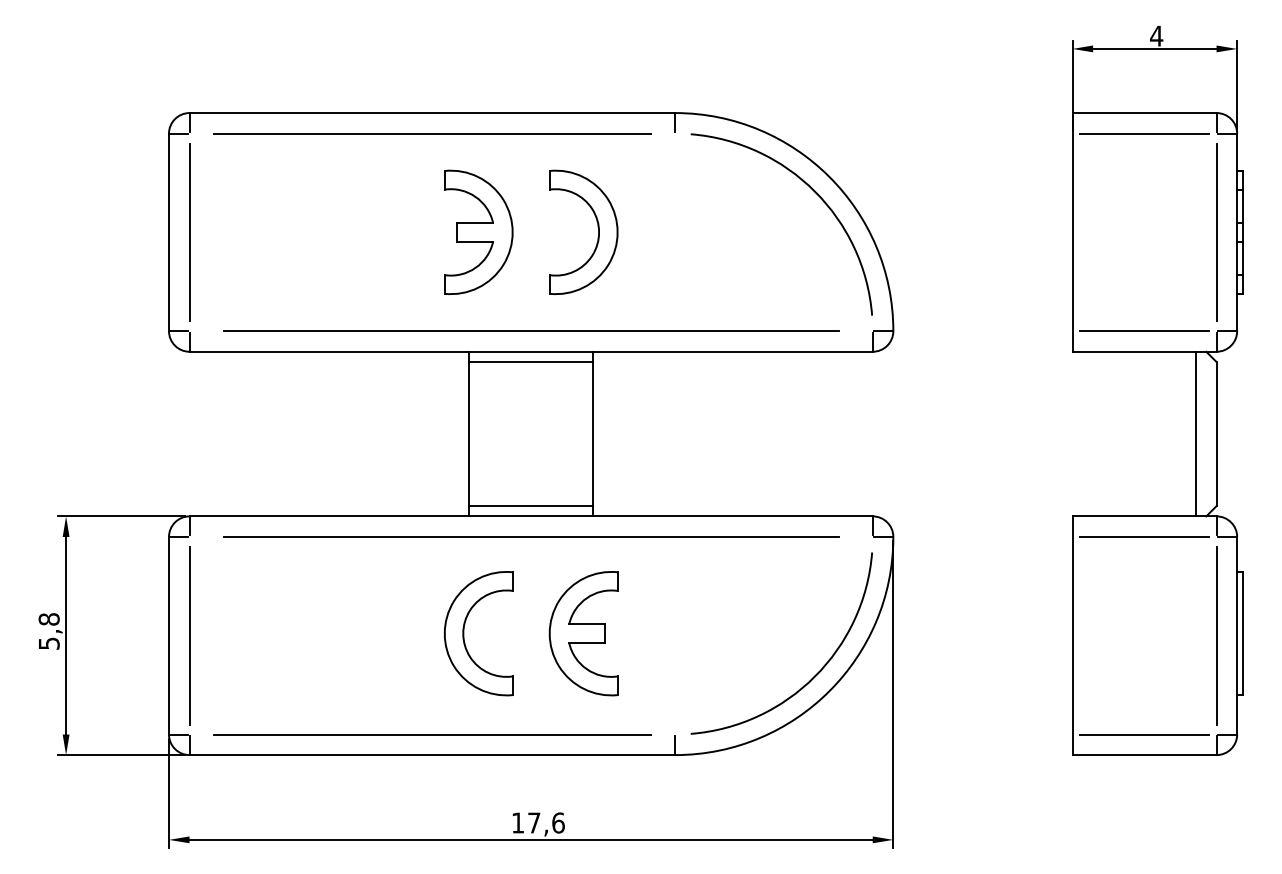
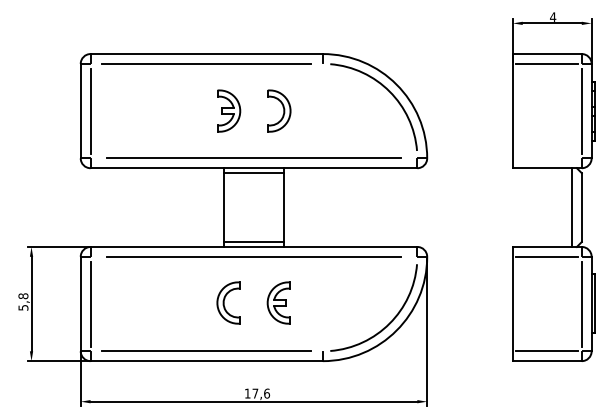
part: (477, 231) -> (228, 110), size x0.7
part: (584, 231) -> (279, 110), size x0.7
line: (1144, 331) -> (547, 158), removed
part: (477, 632) -> (228, 302), size x0.7
part: (582, 632) -> (278, 302), size x0.7

